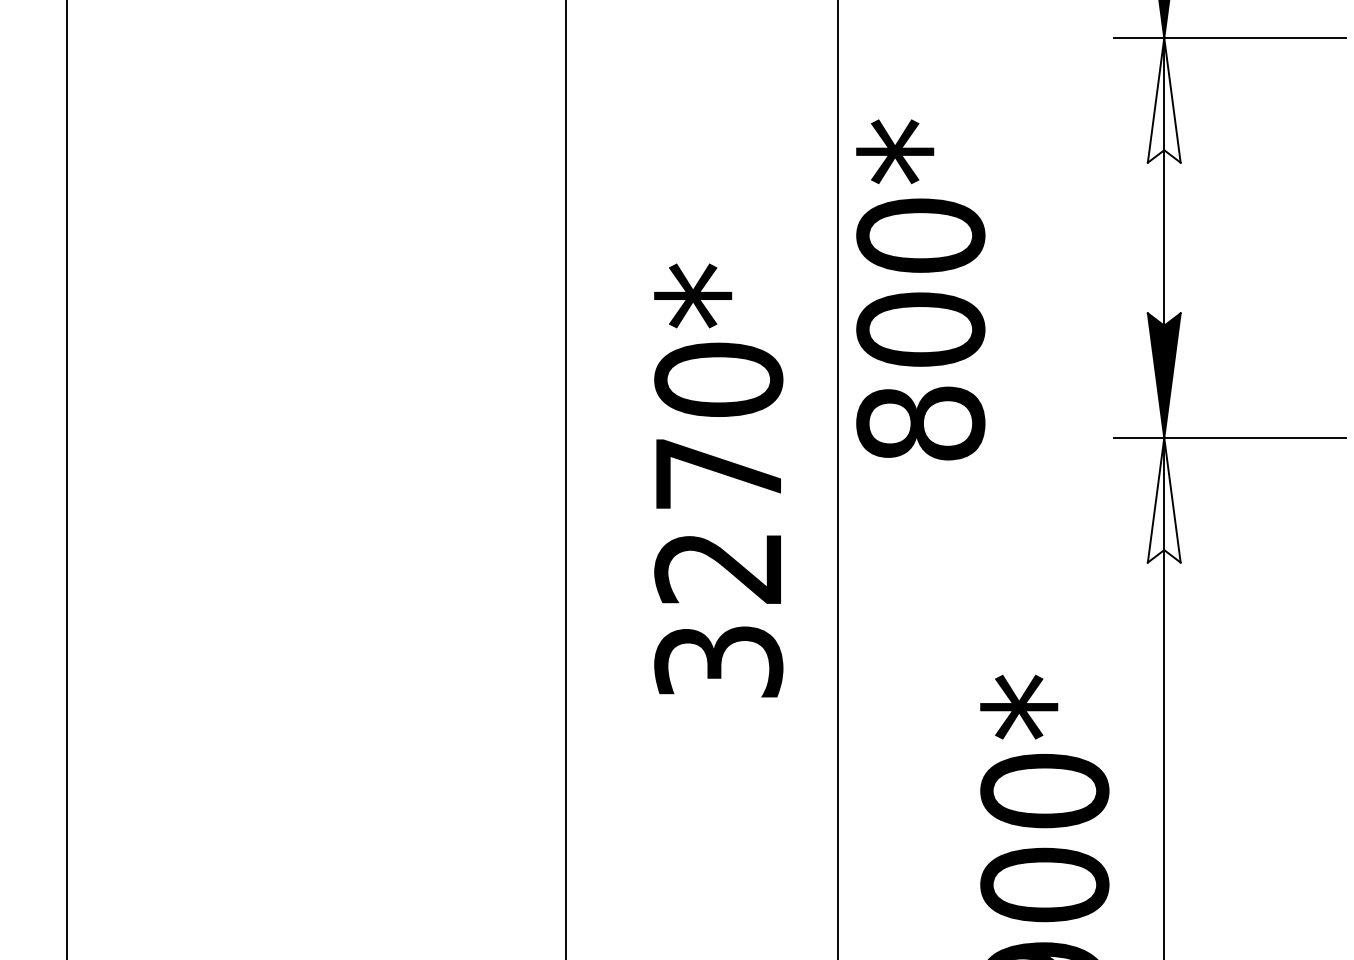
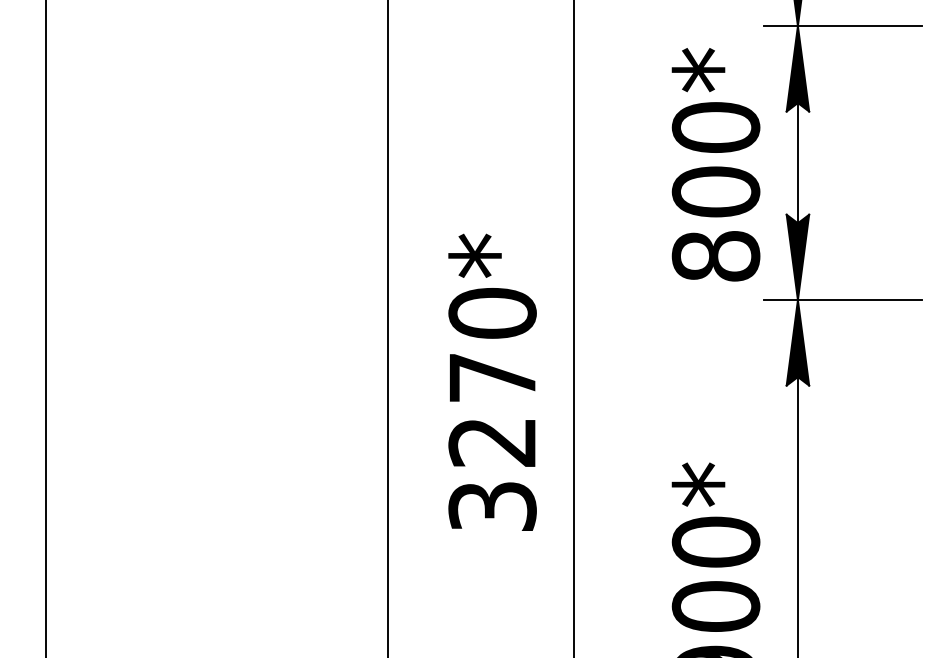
fill: (1163, 99) -> (797, 68), added
text: (919, 289) -> (715, 164), moved
text: (718, 479) -> (492, 381), moved
fill: (1163, 499) -> (797, 342), added

